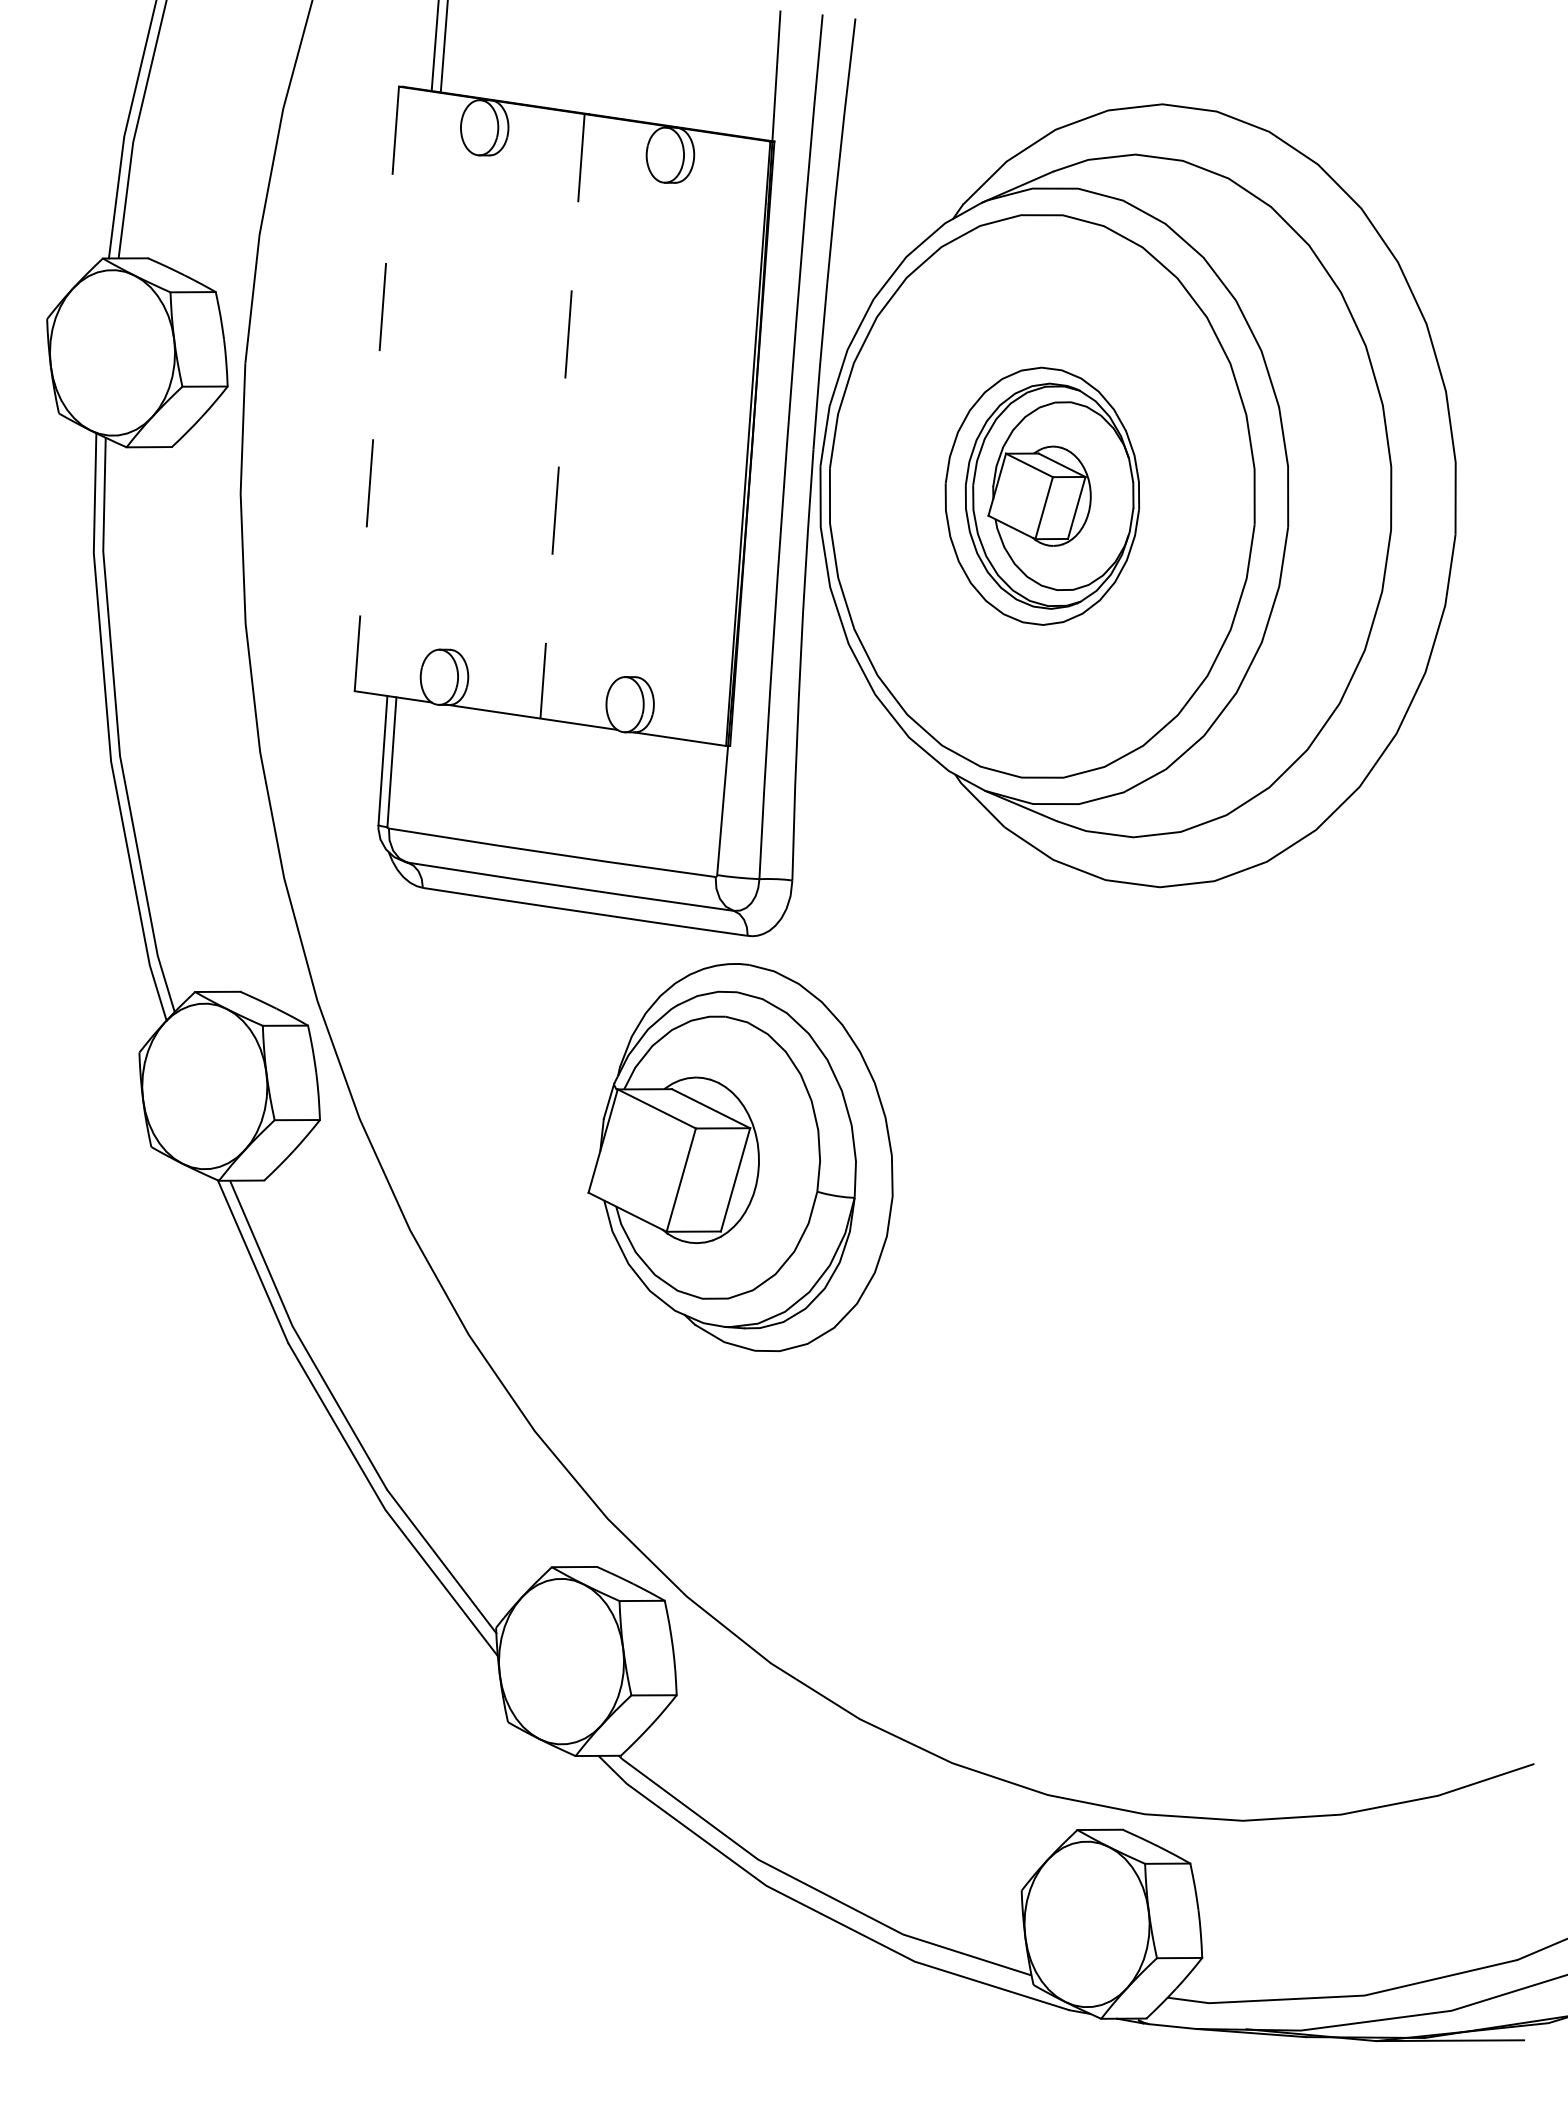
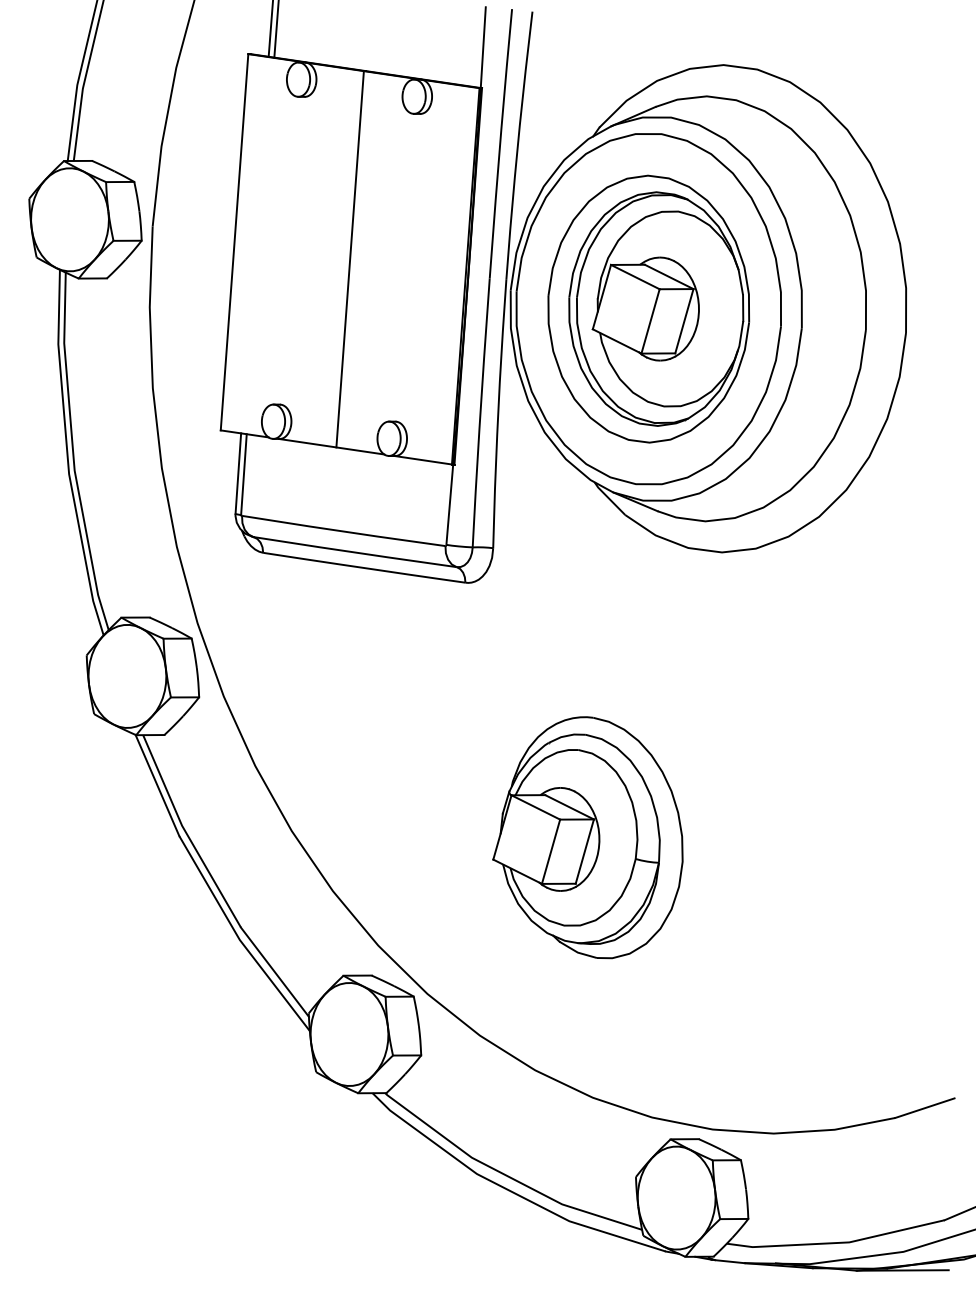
line: (376, 389) -> (234, 242), dashed -> solid
line: (563, 416) -> (350, 259), dashed -> solid
part: (1041, 495) -> (648, 308), size x1.67
part: (739, 1157) -> (587, 837), moved

